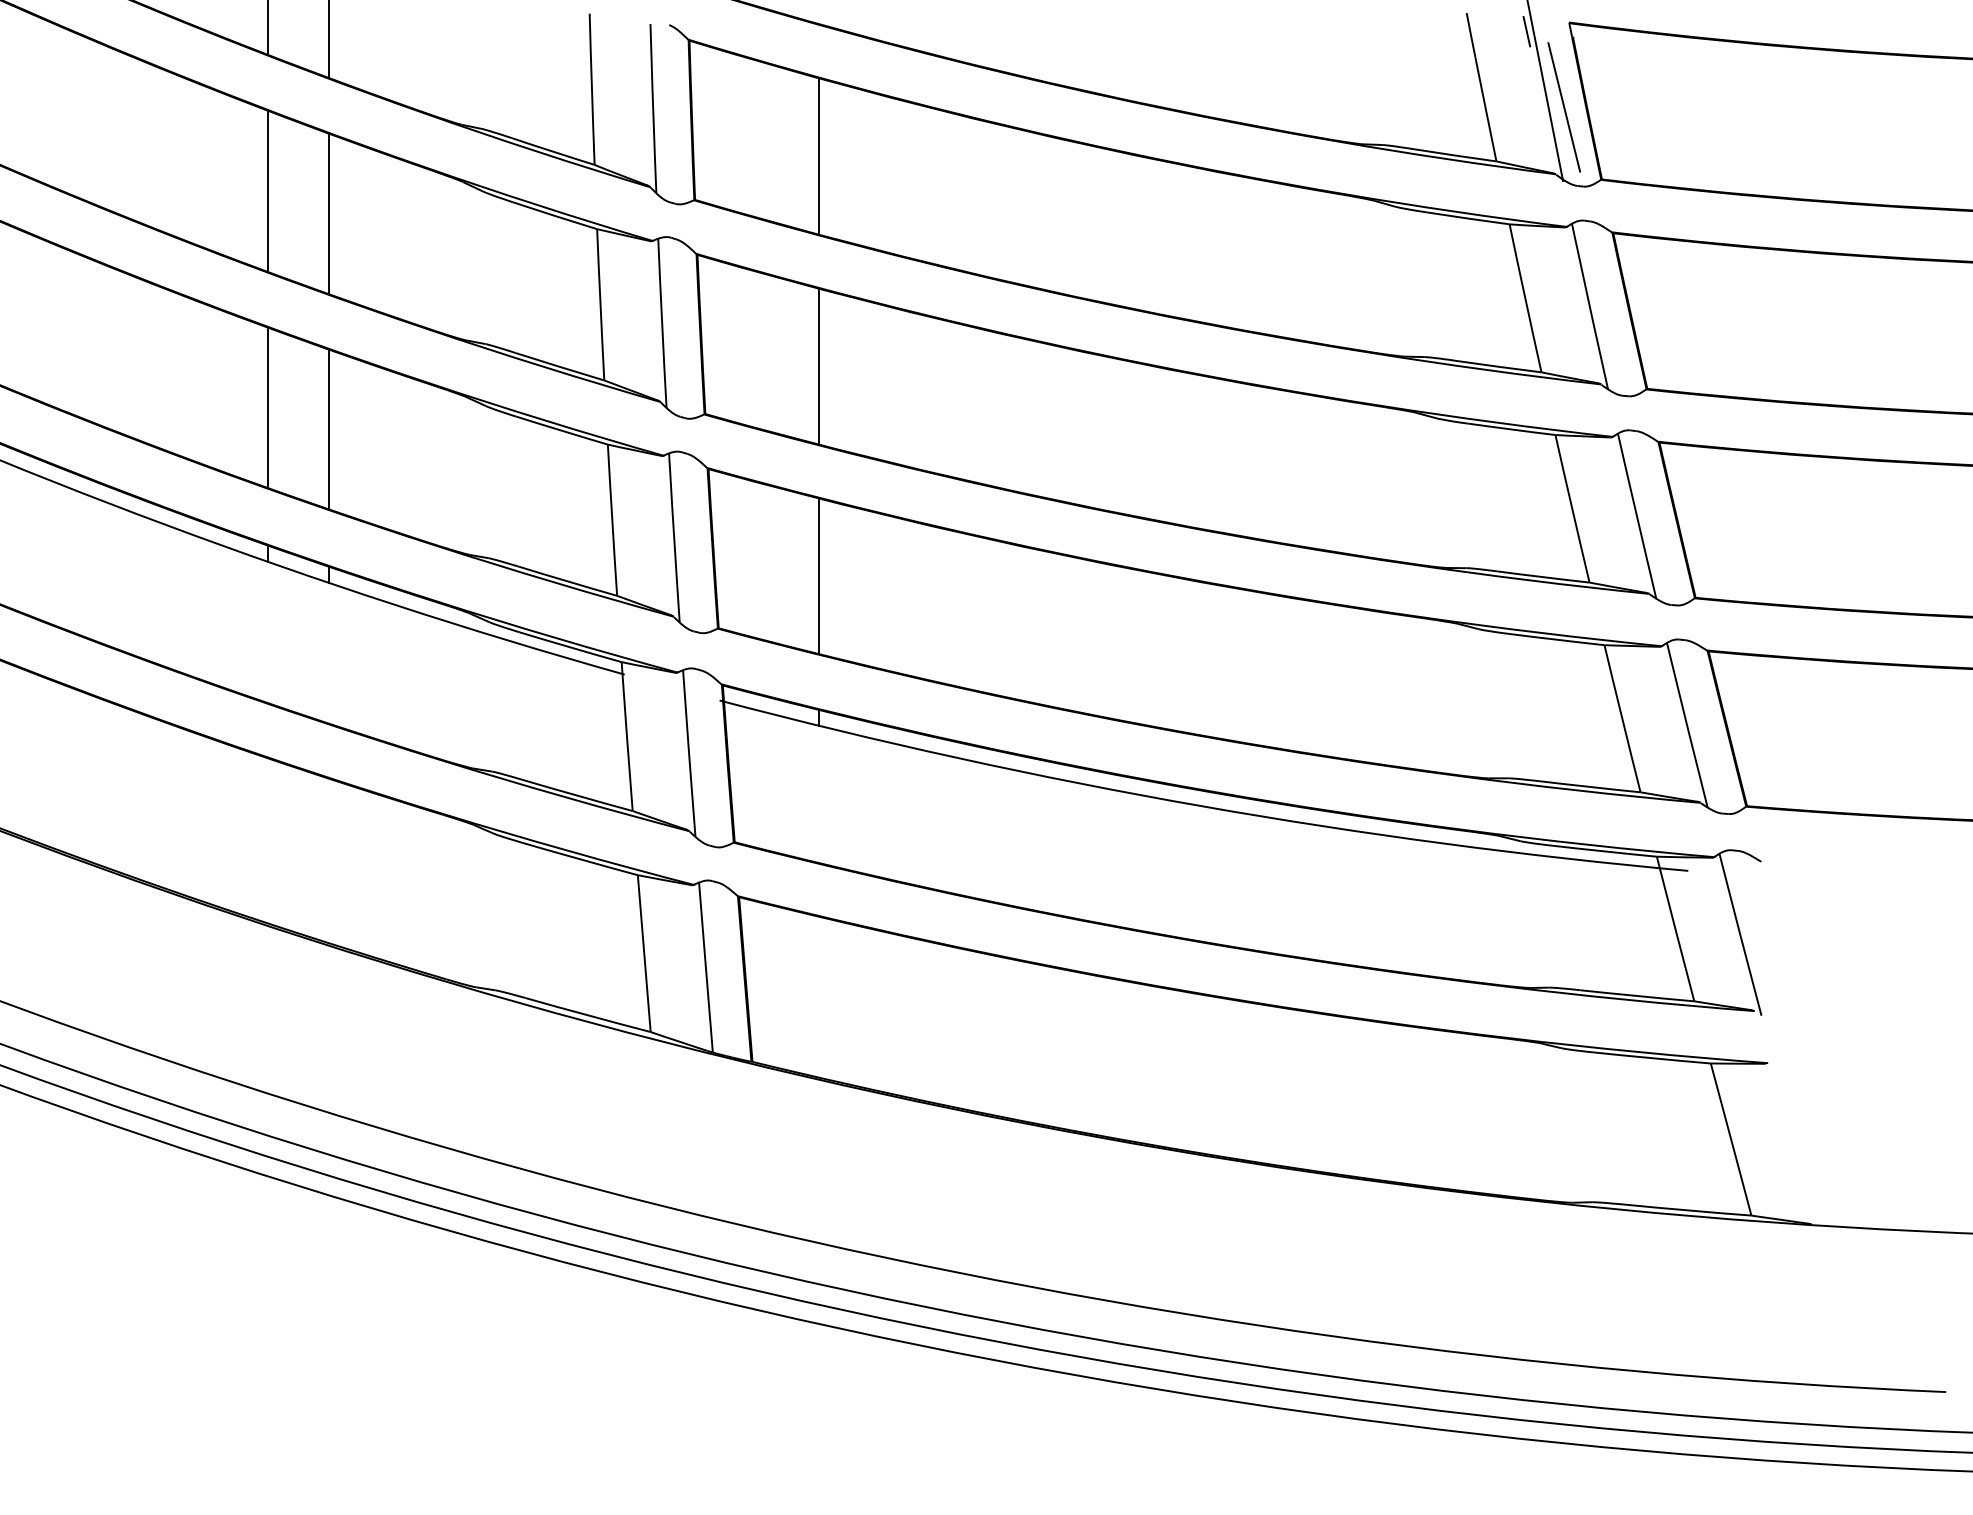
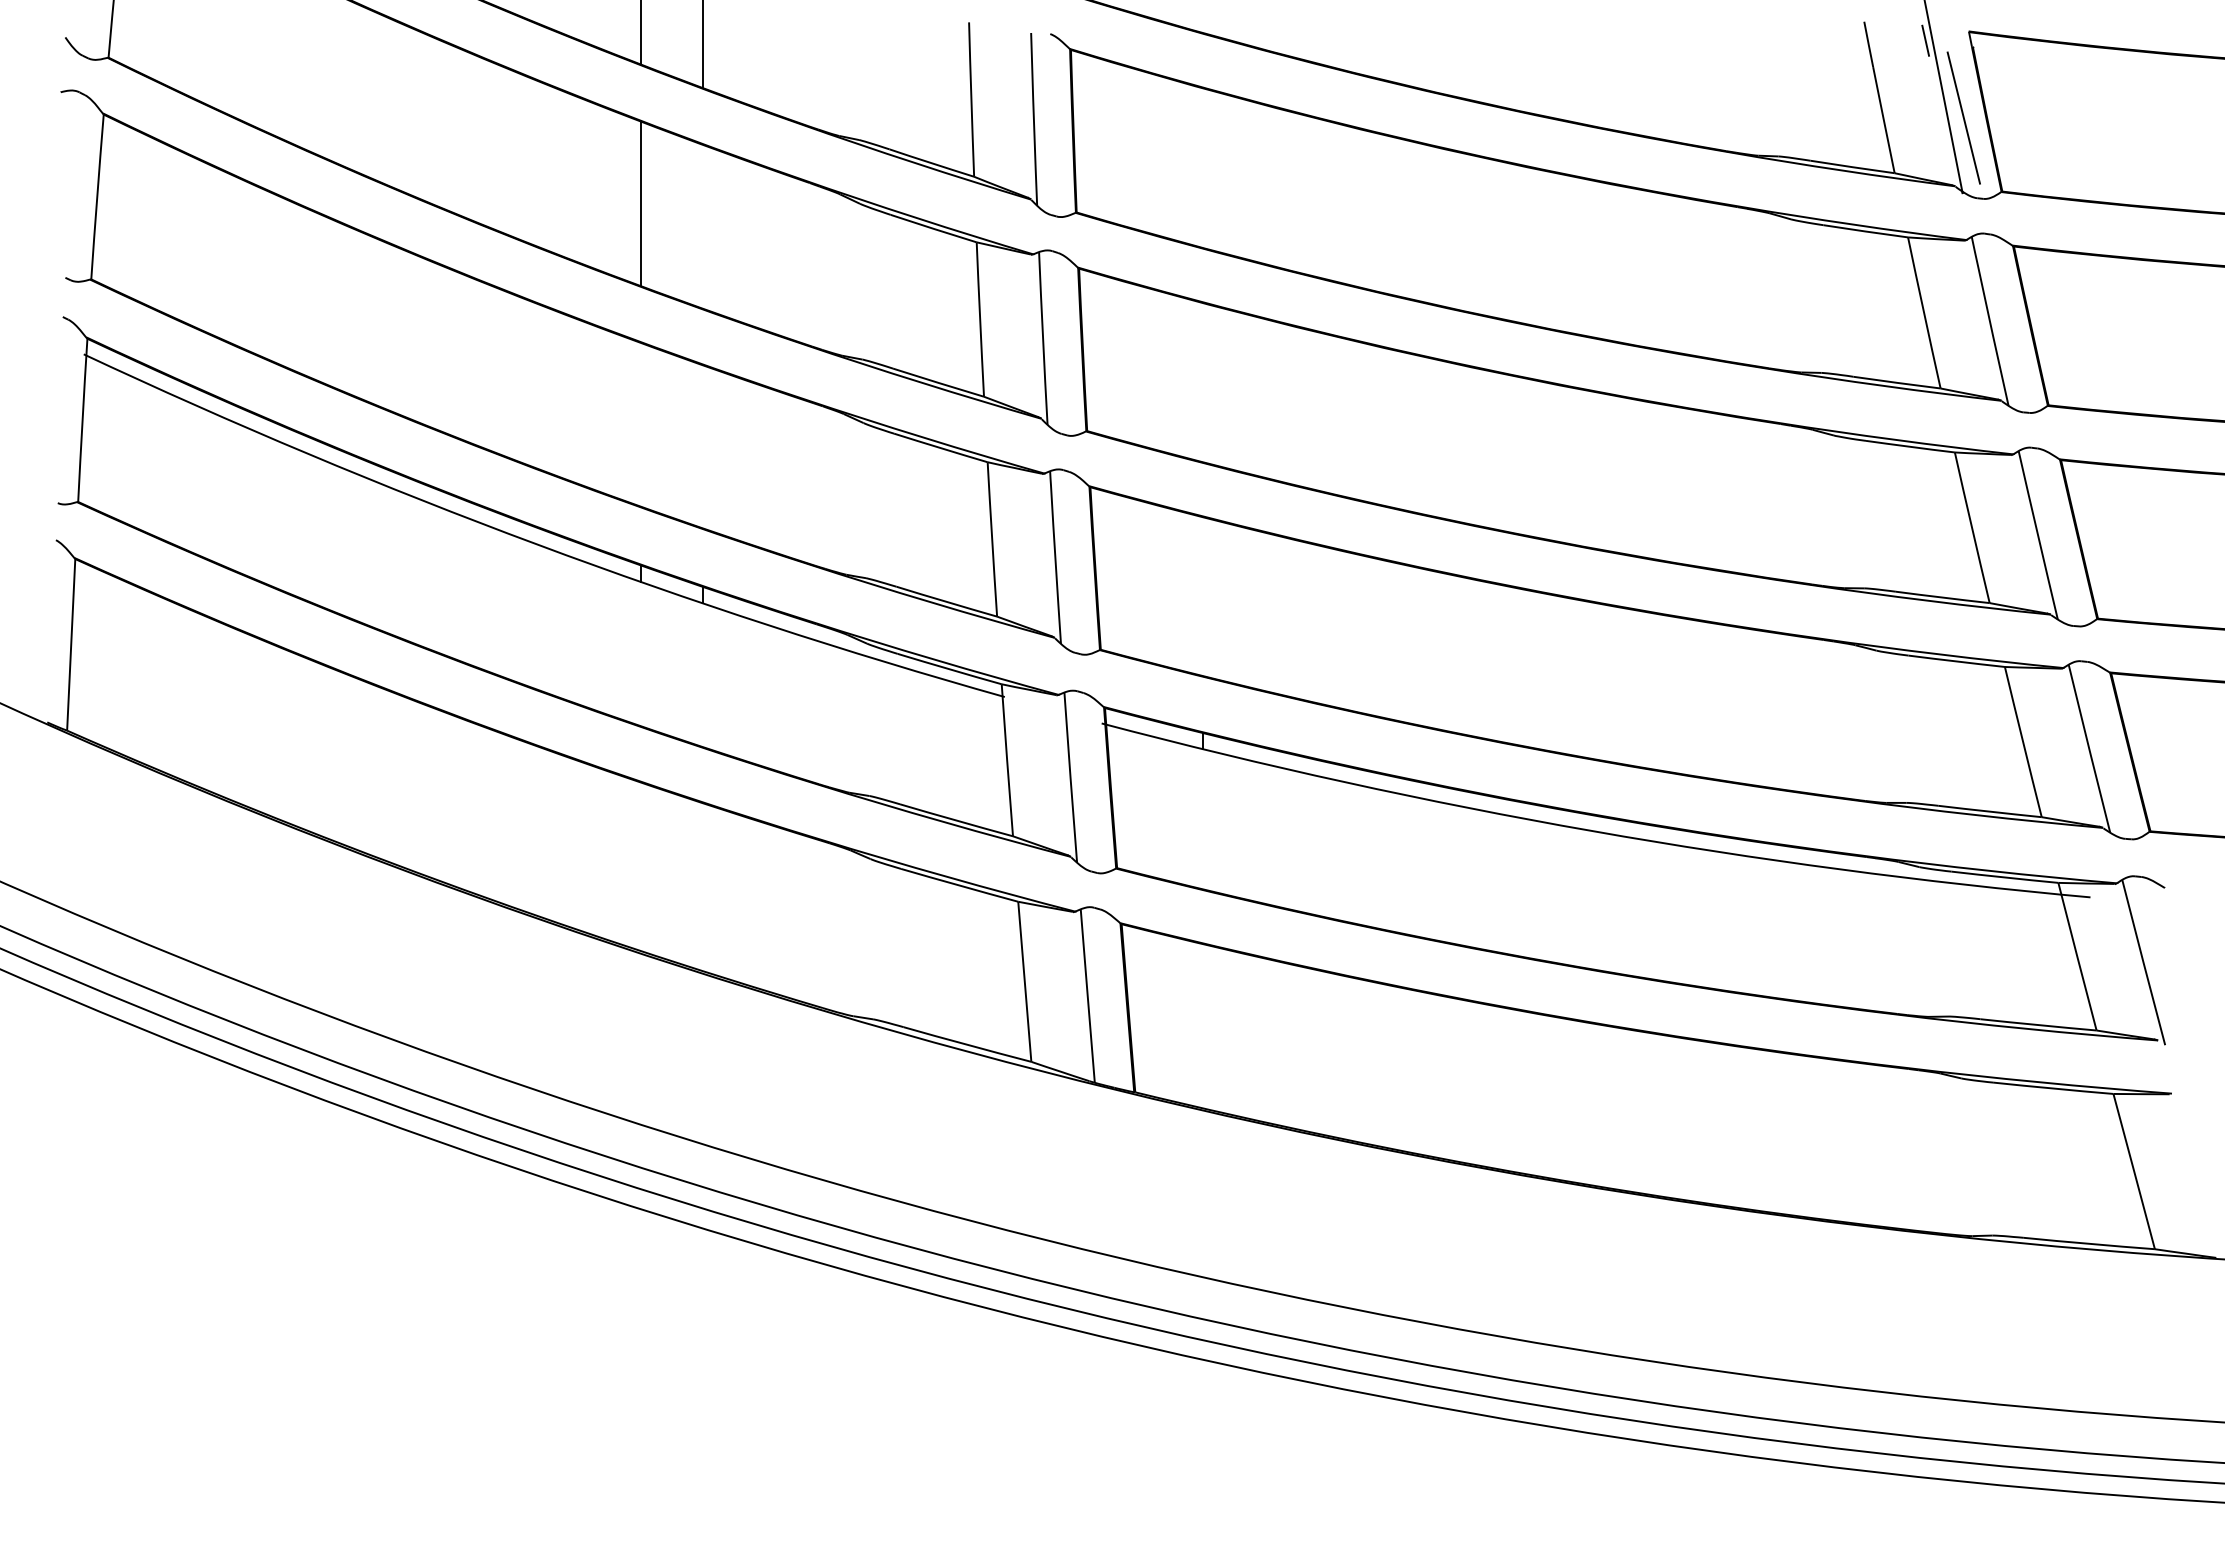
line: (818, 155) -> (1202, 167), removed
line: (328, 213) -> (702, 226), removed
line: (818, 366) -> (1202, 382), removed
line: (267, 407) -> (640, 424), removed
line: (328, 429) -> (702, 446), removed
line: (818, 576) -> (1202, 596), removed

